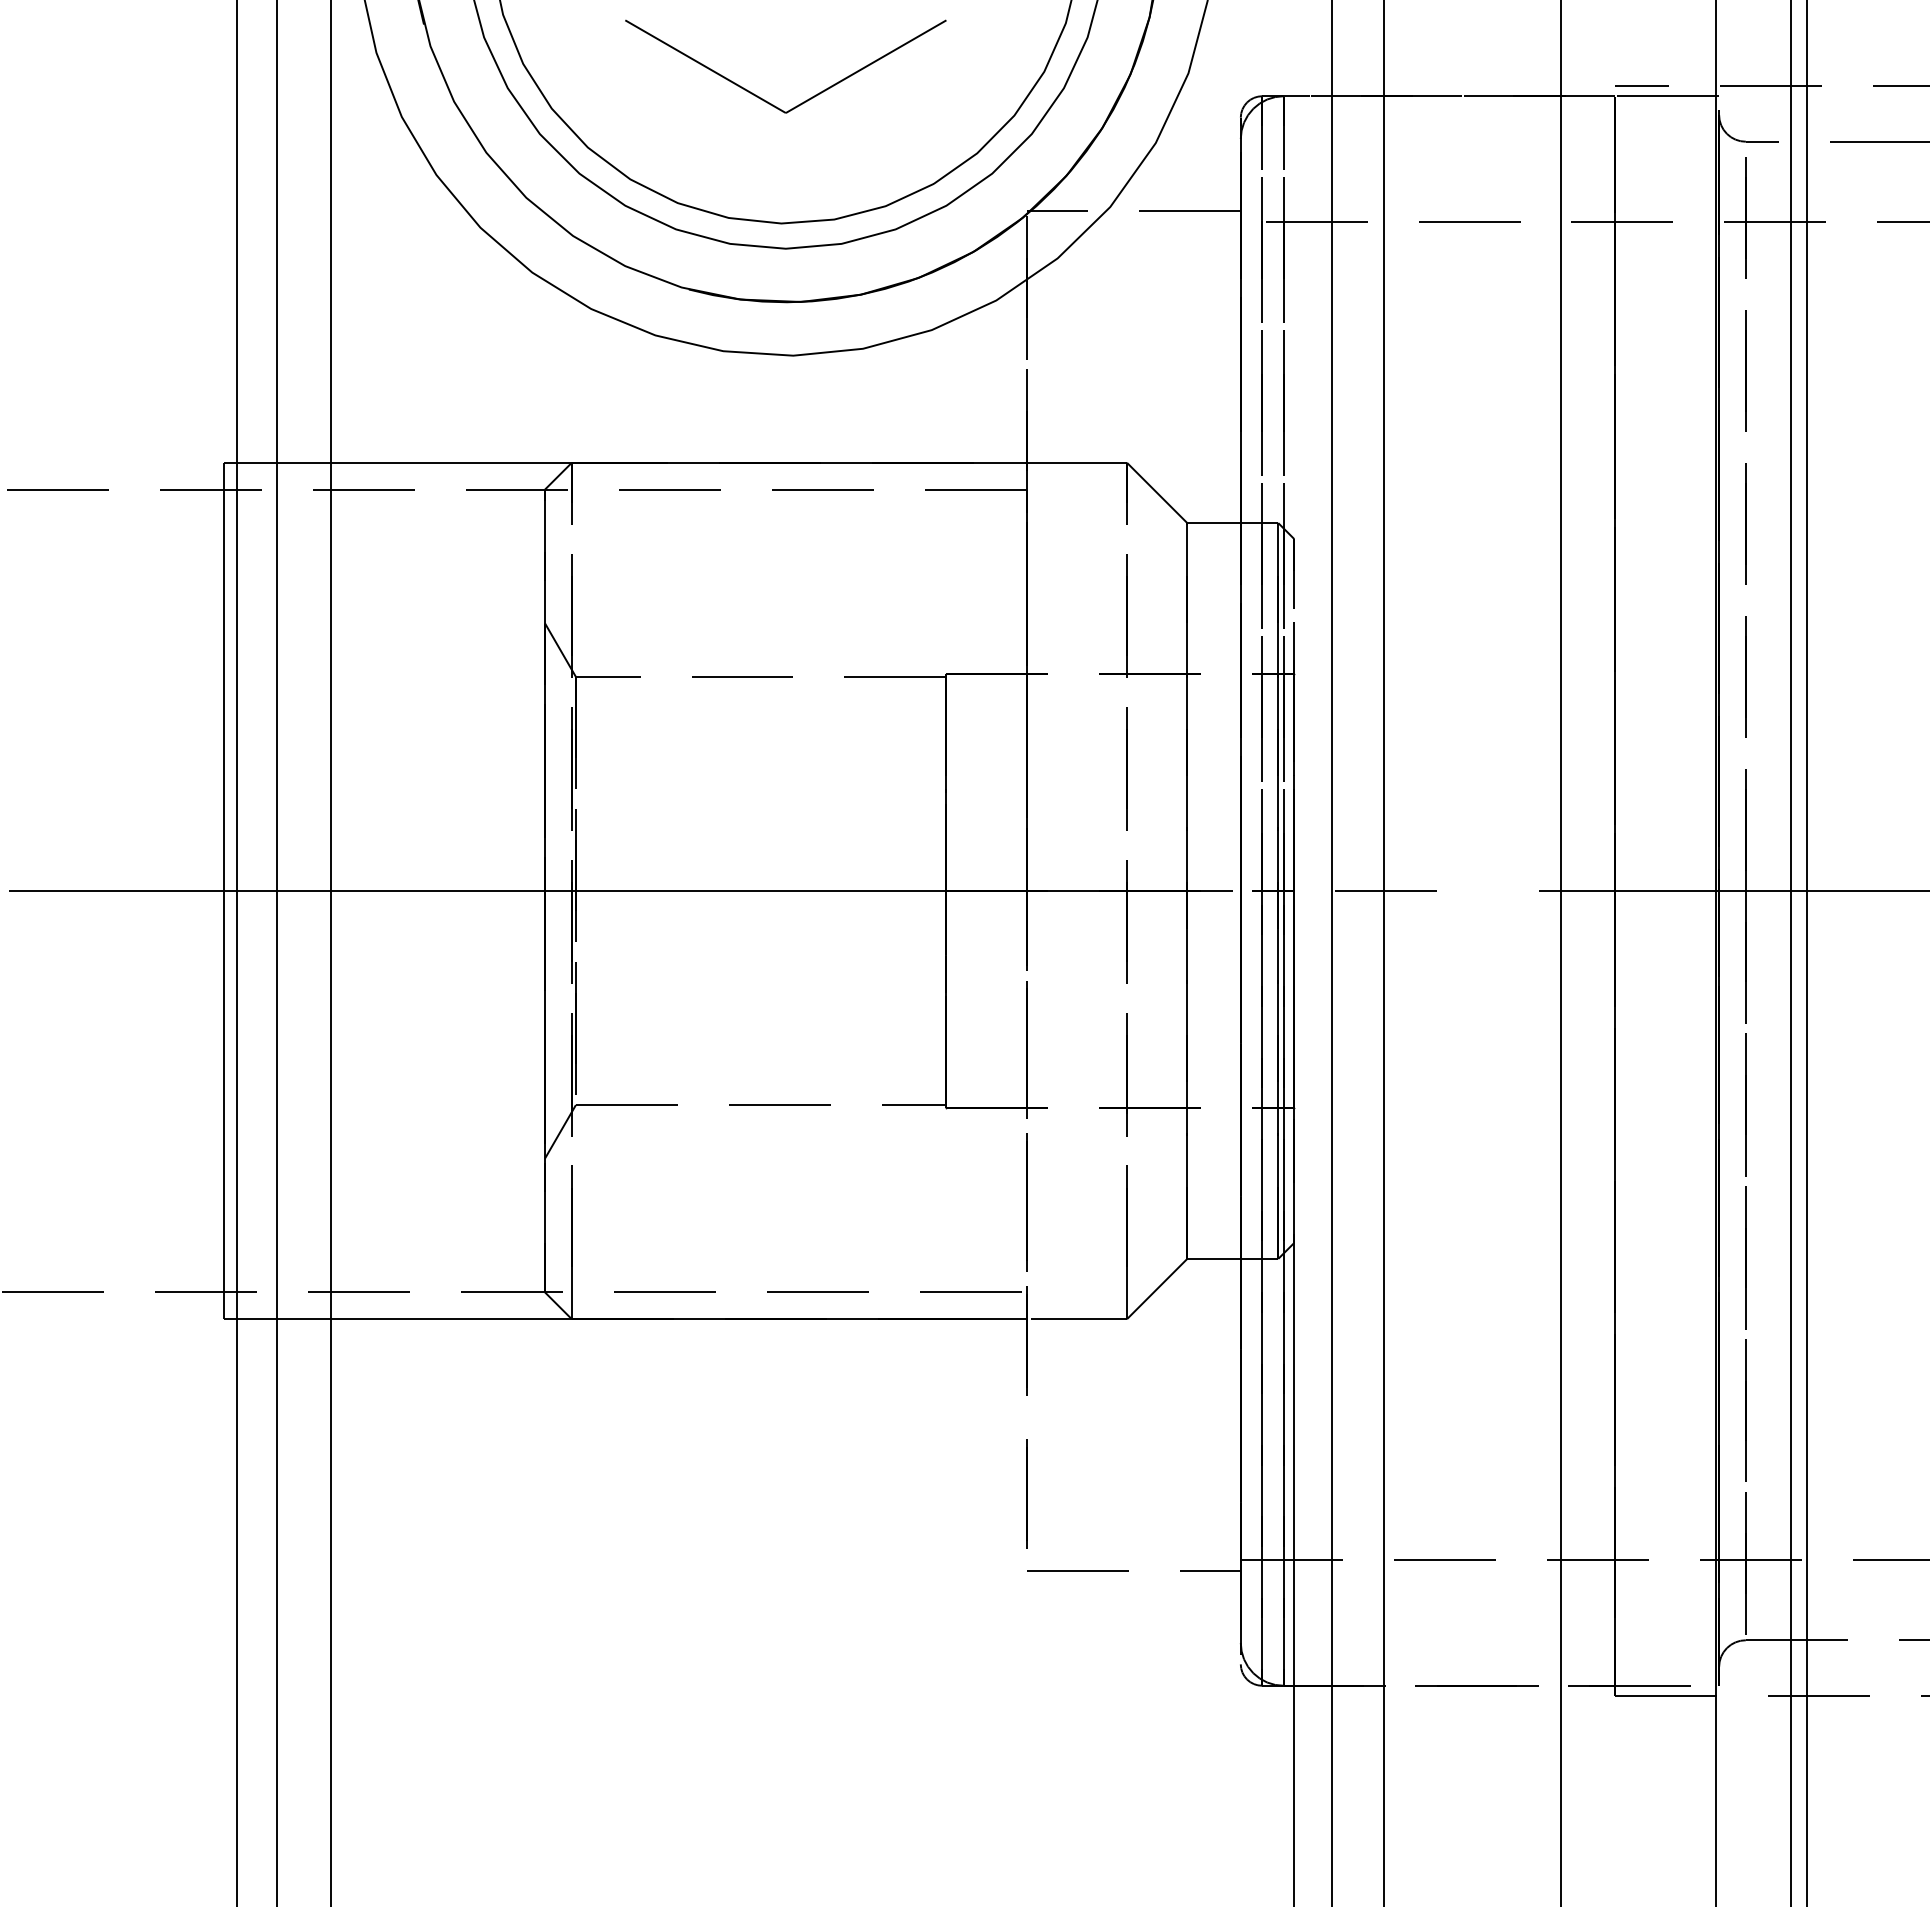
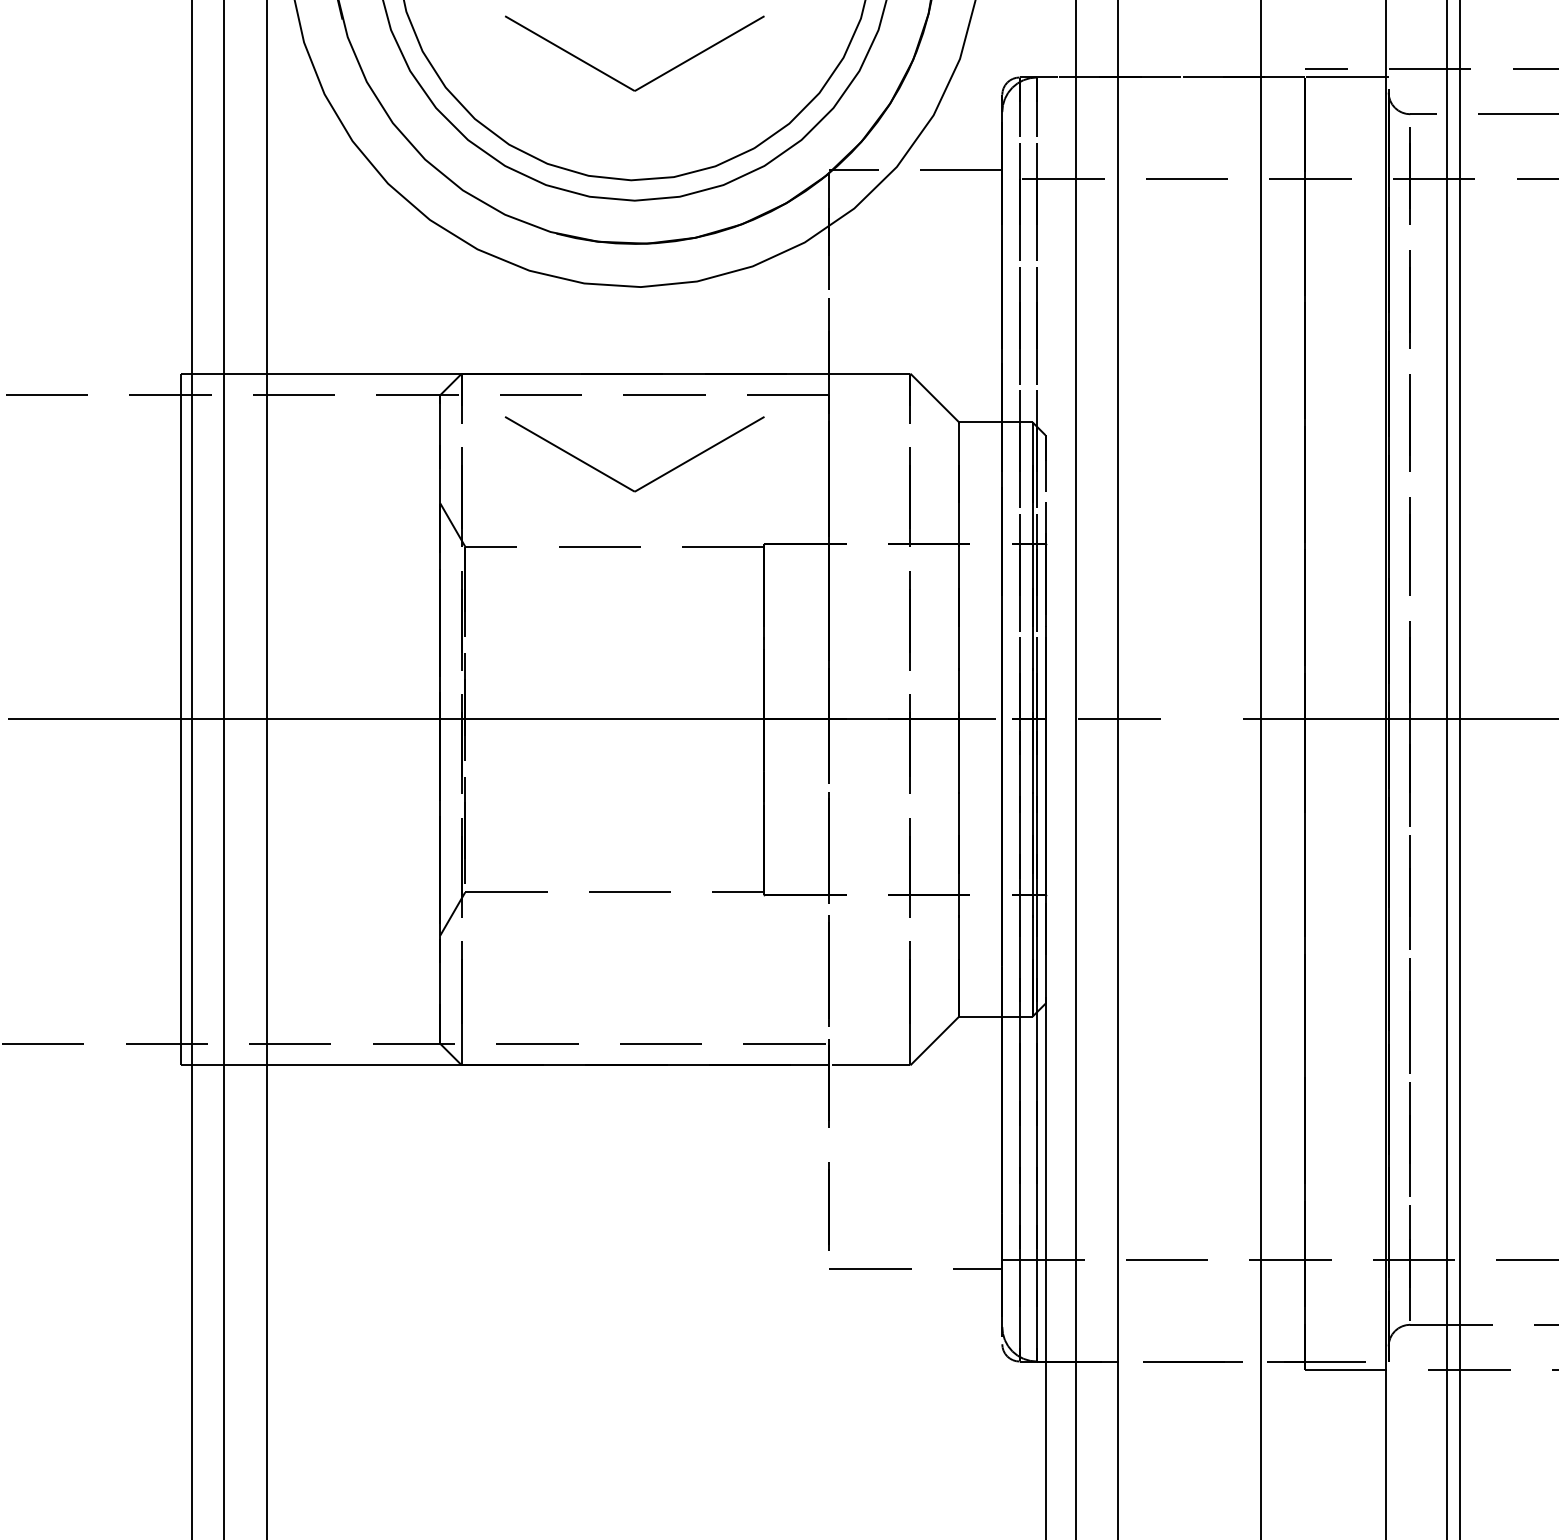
part: (768, 597) -> (620, 482), added

